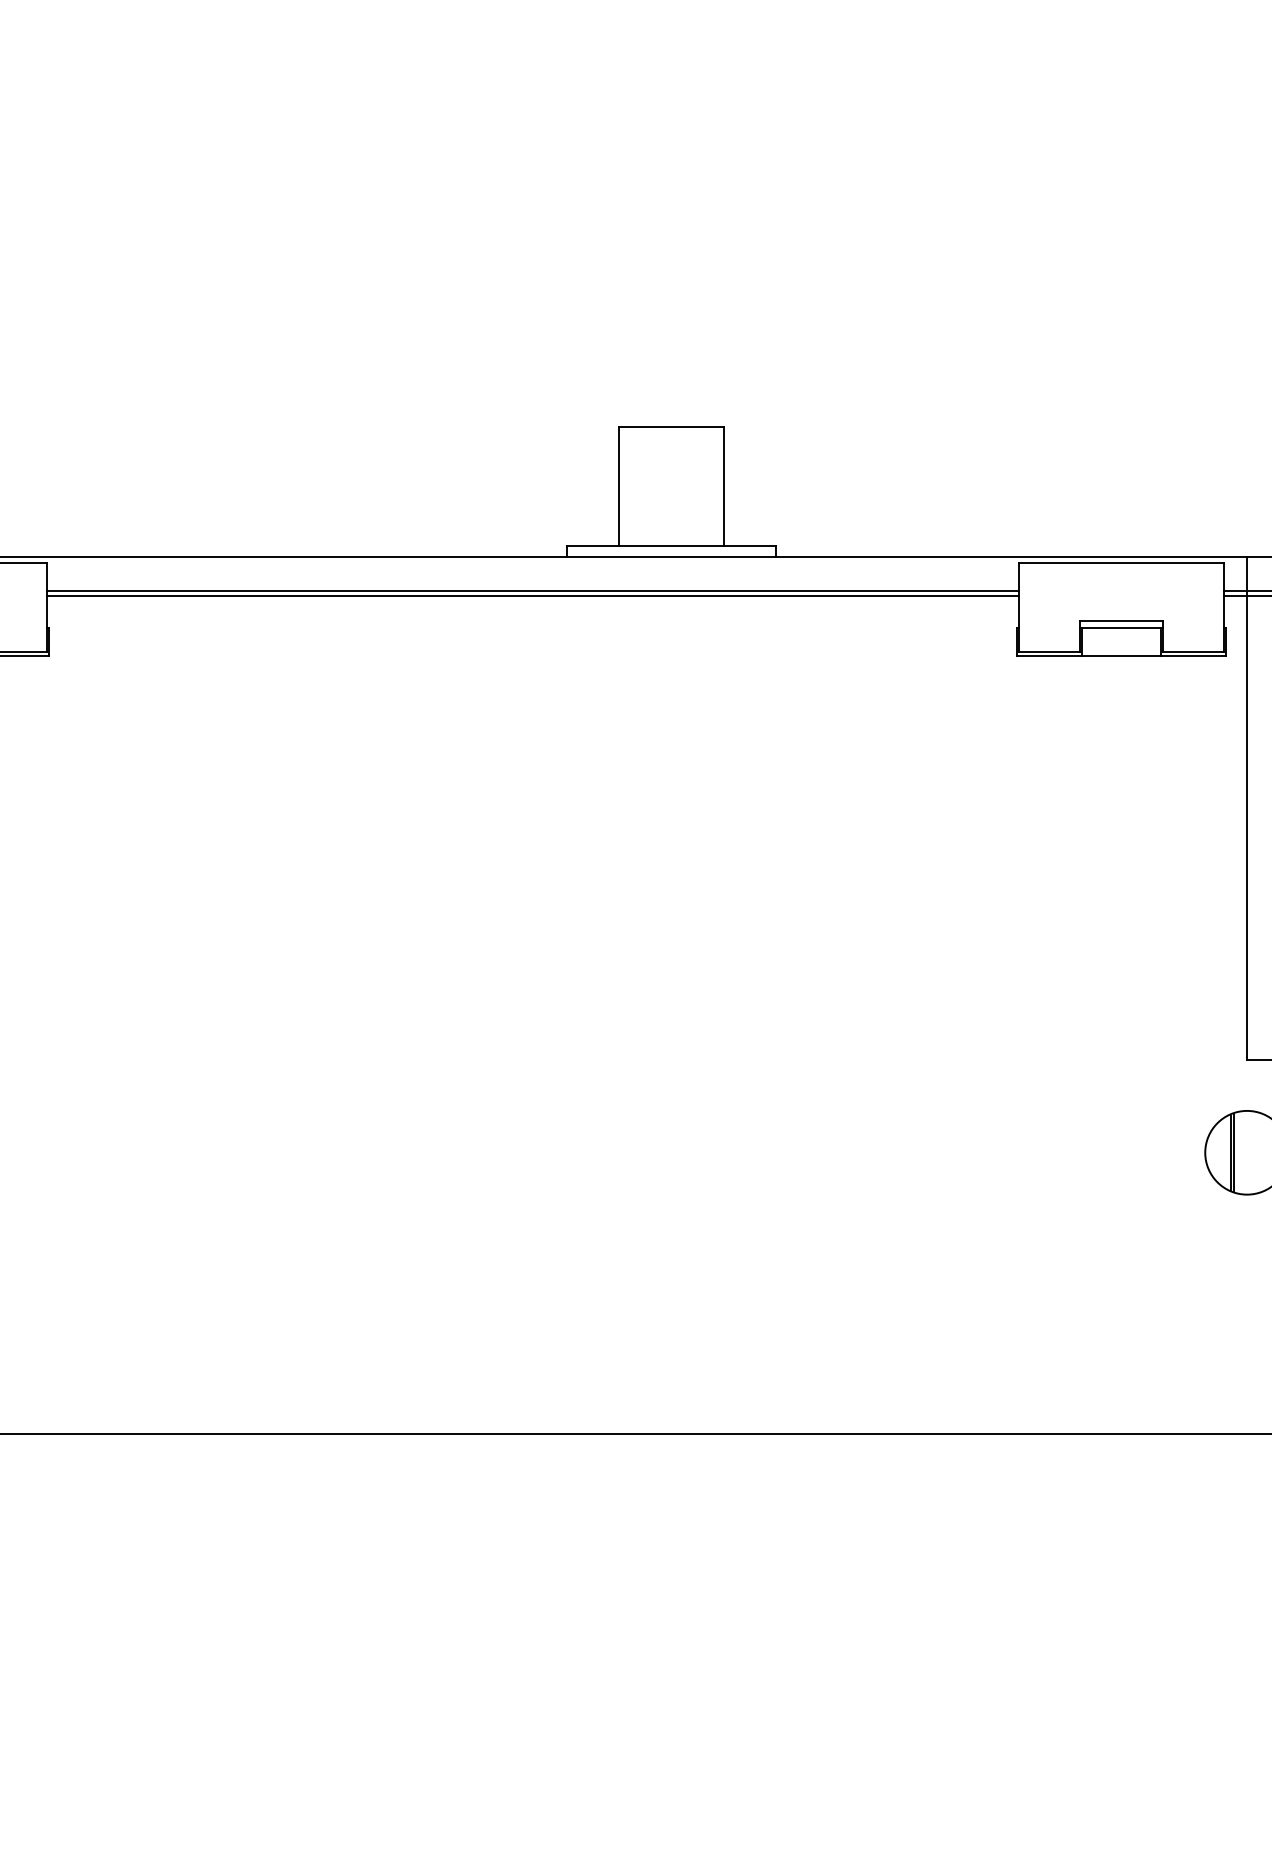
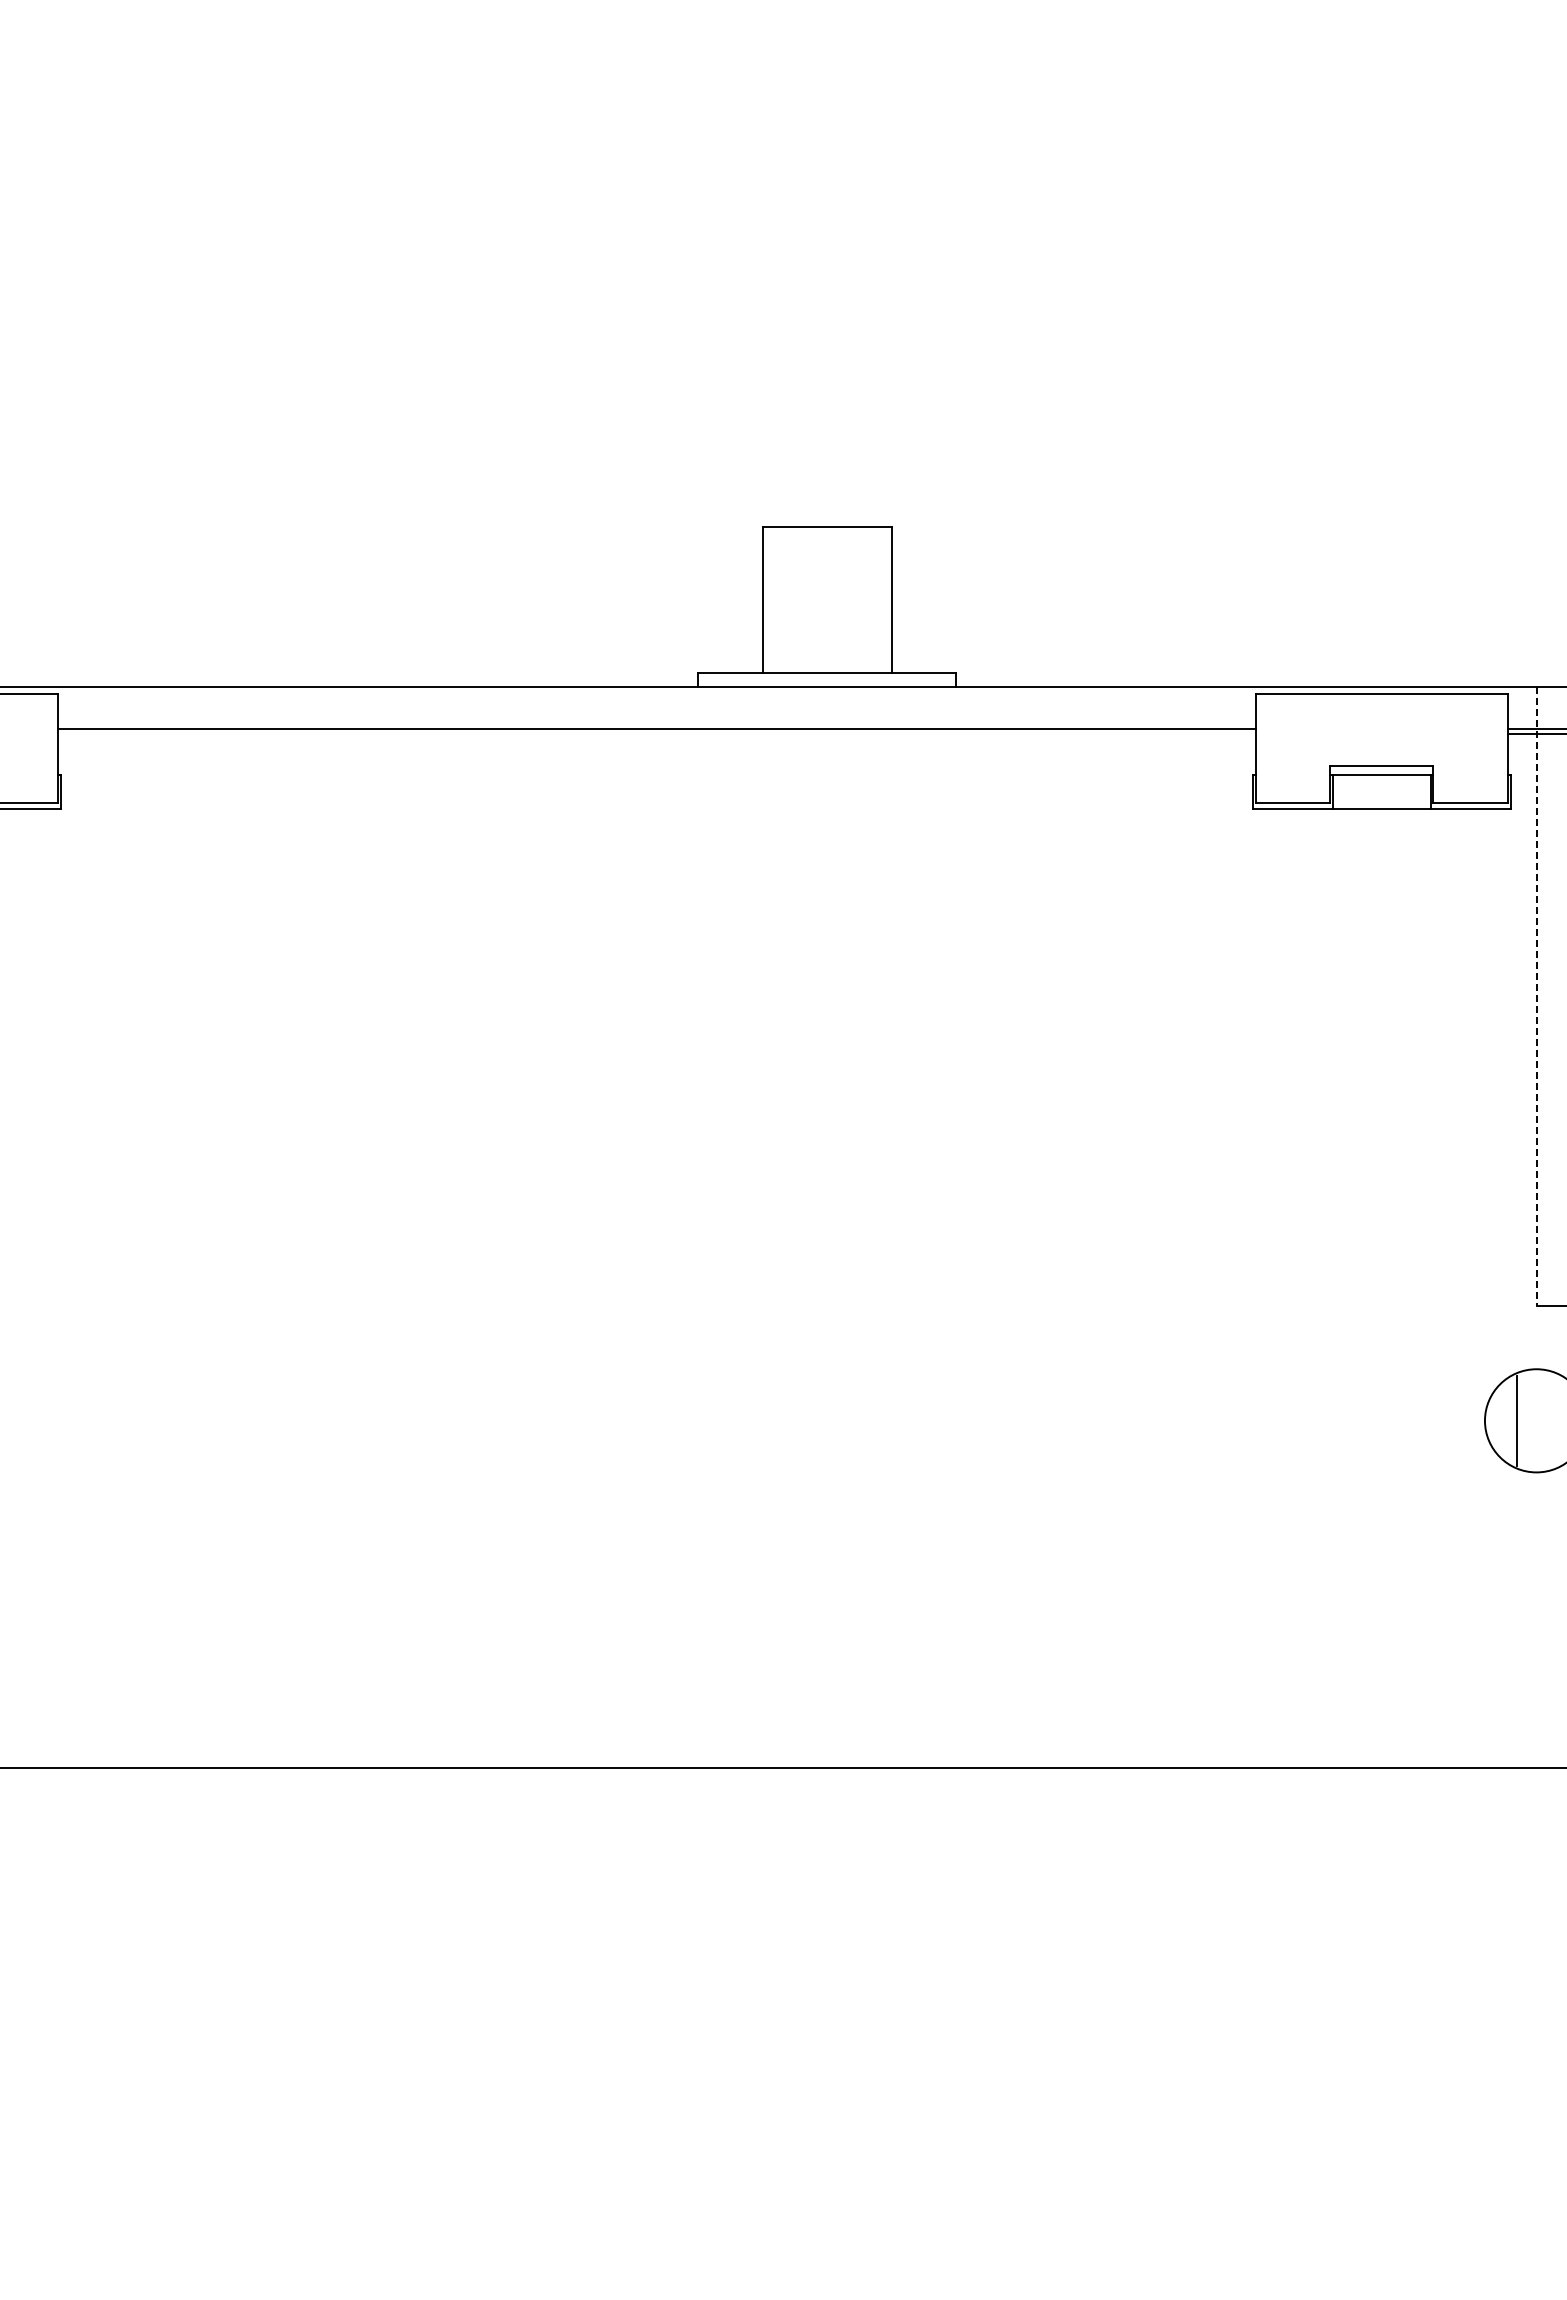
line: (532, 595) -> (656, 734), removed
line: (1247, 808) -> (1536, 996), solid -> dashed
line: (1234, 1152) -> (1520, 1420), removed

